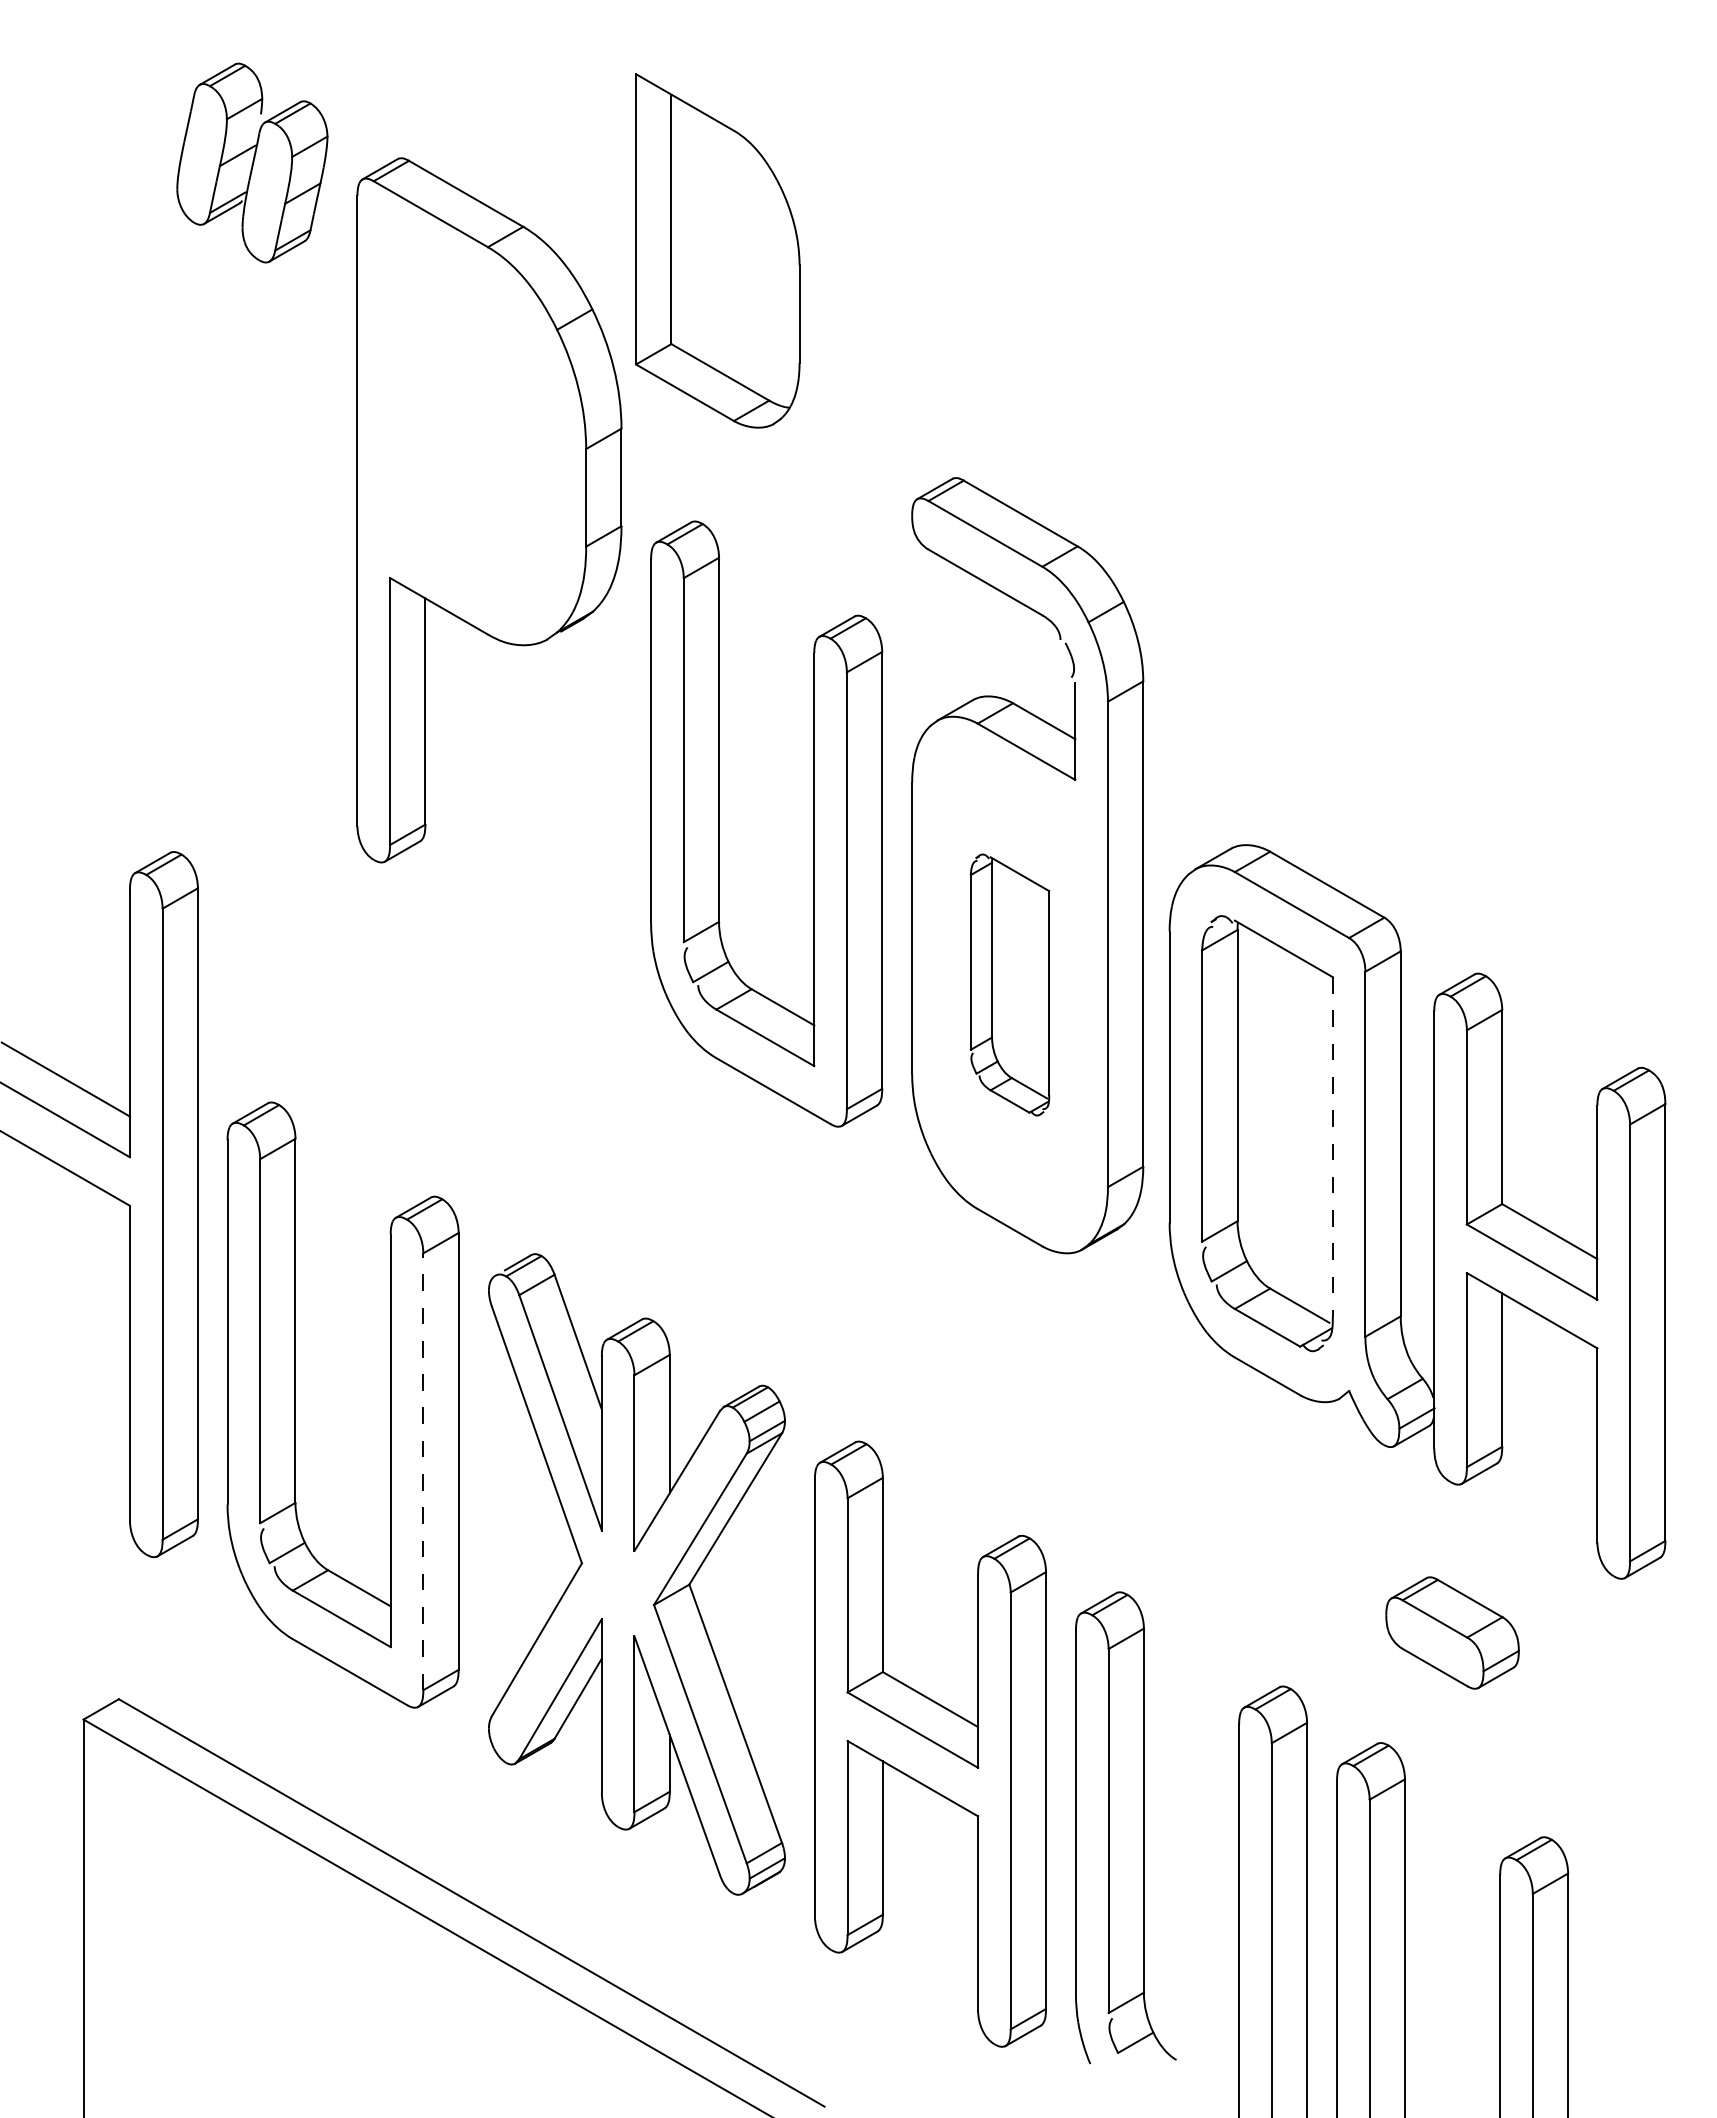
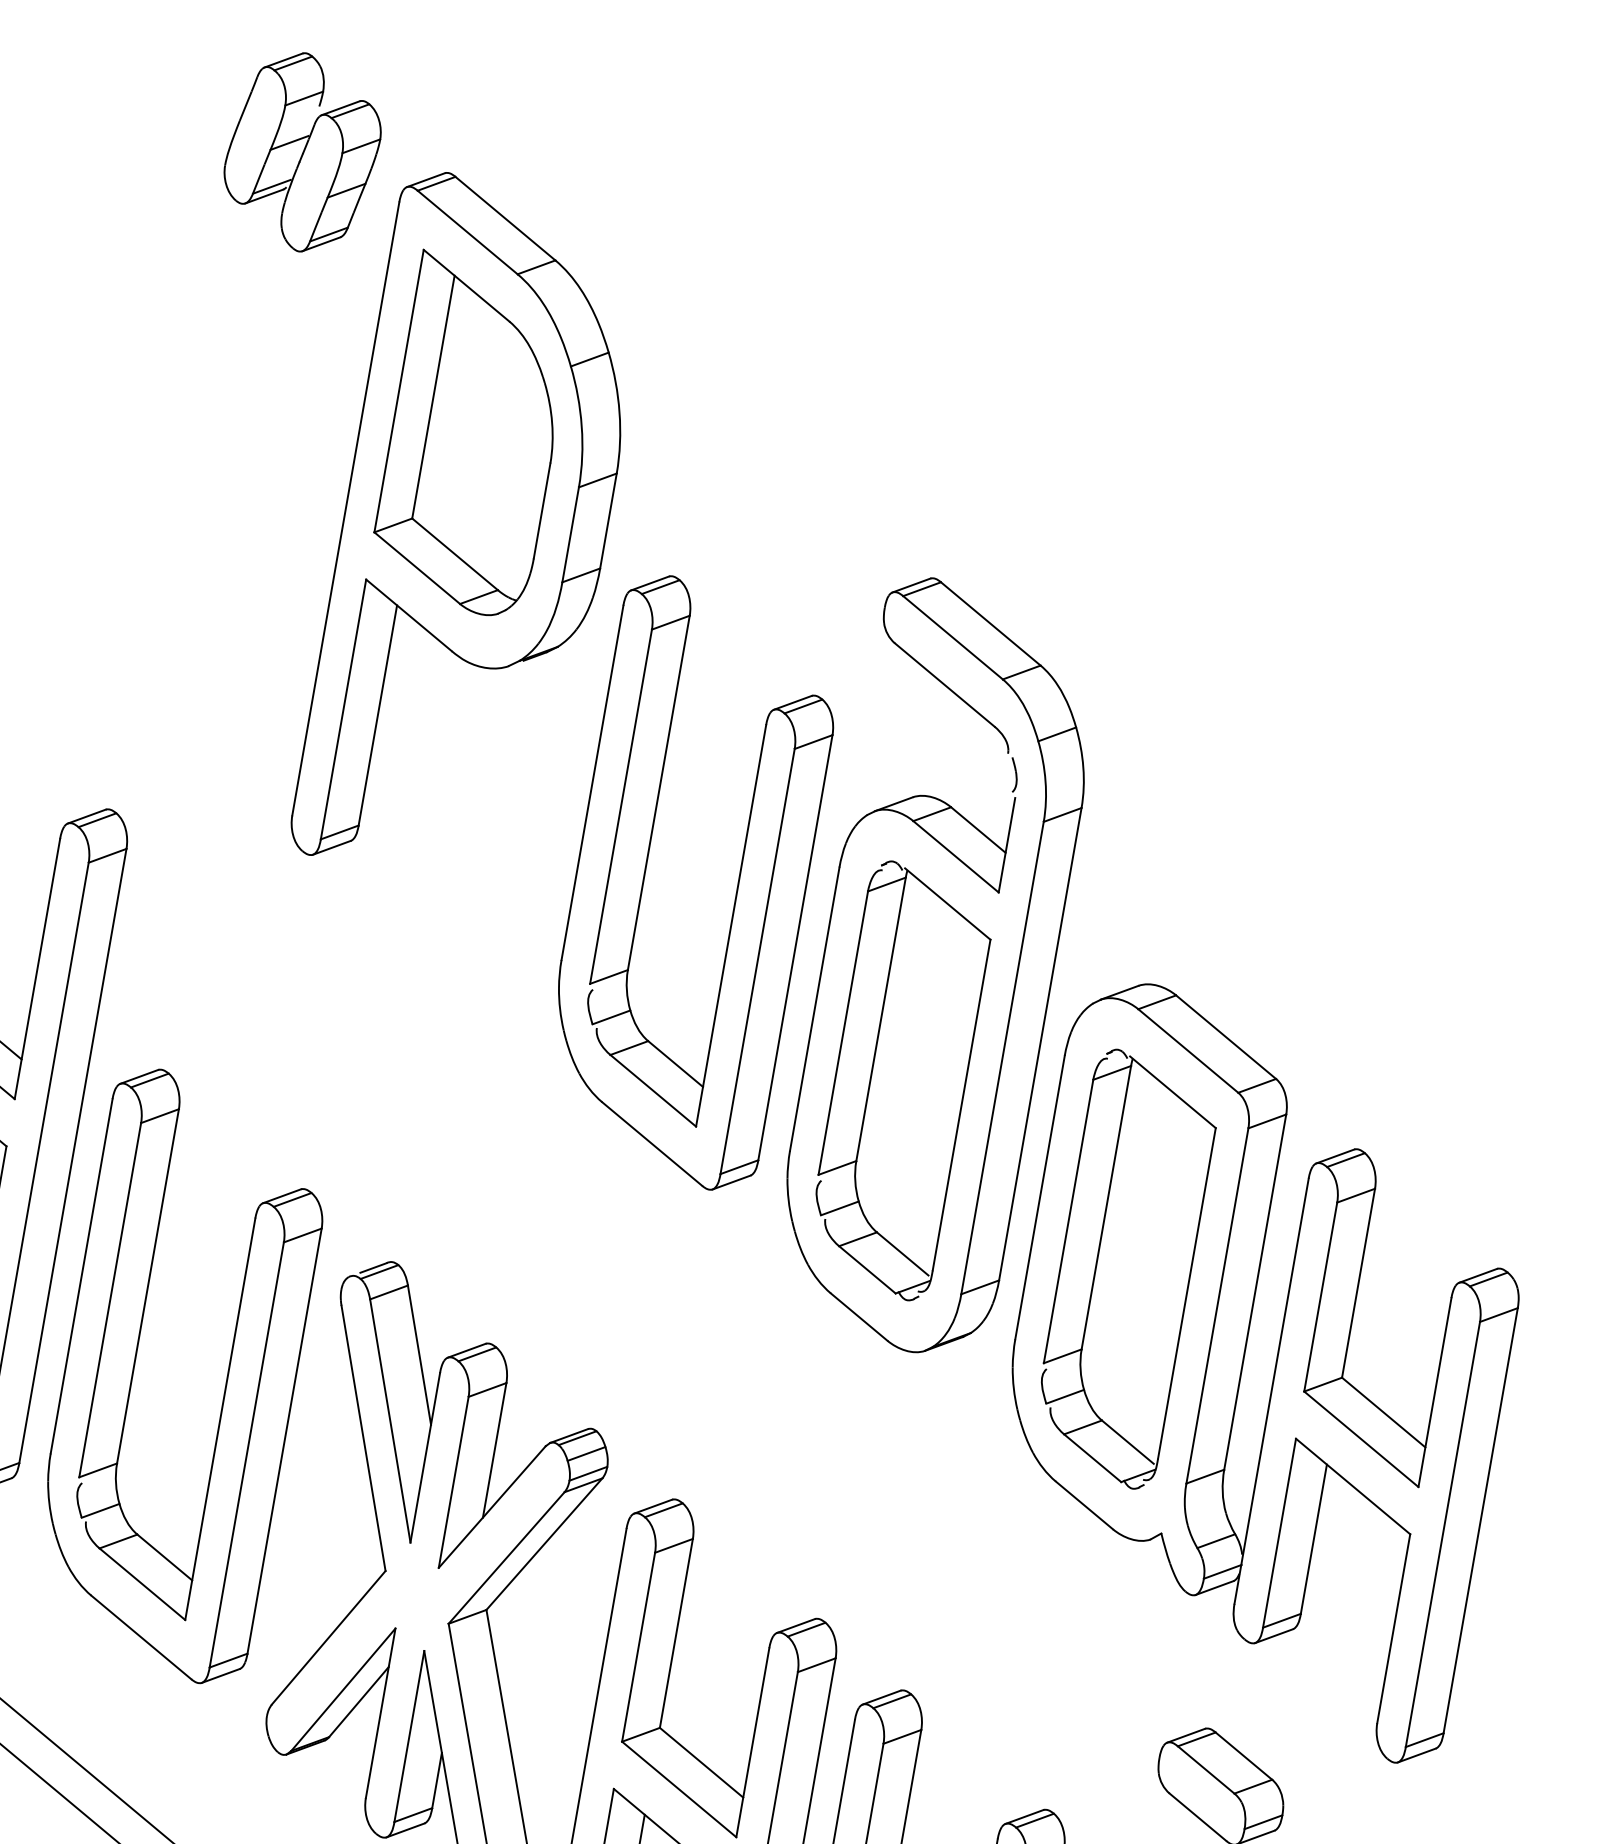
part: (717, 250) -> (473, 435), moved
part: (1009, 984) -> (899, 1080), size x1.67
line: (1332, 1147) -> (1186, 1293), dashed -> solid
line: (423, 1471) -> (246, 1454), dashed -> solid

